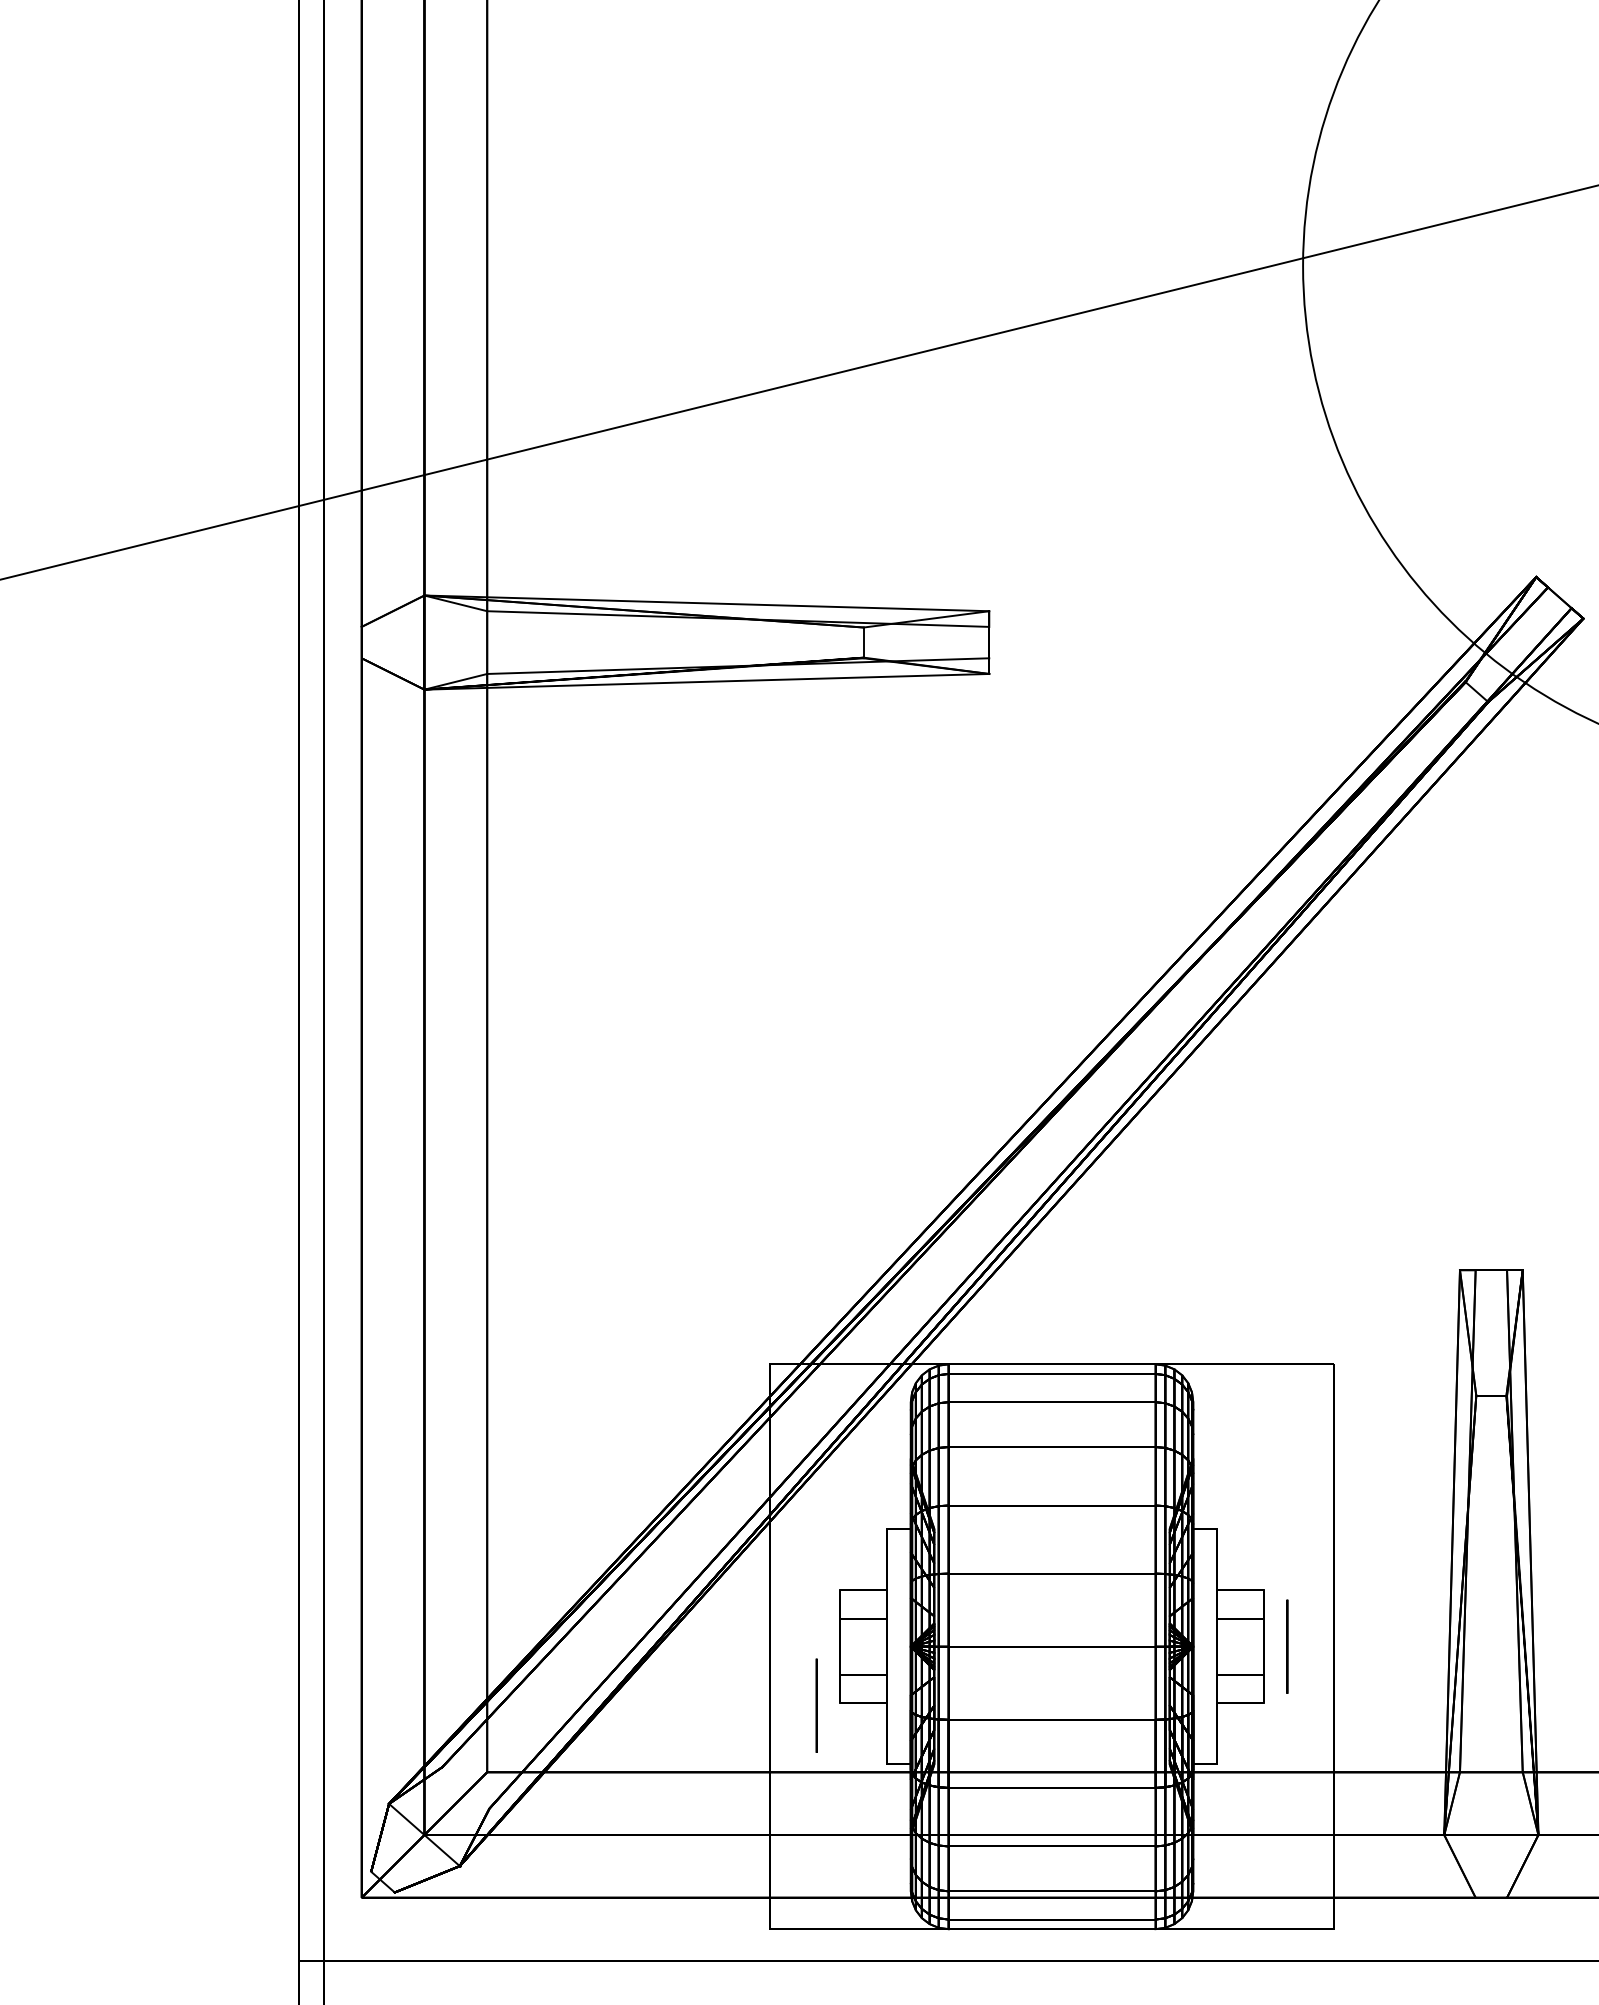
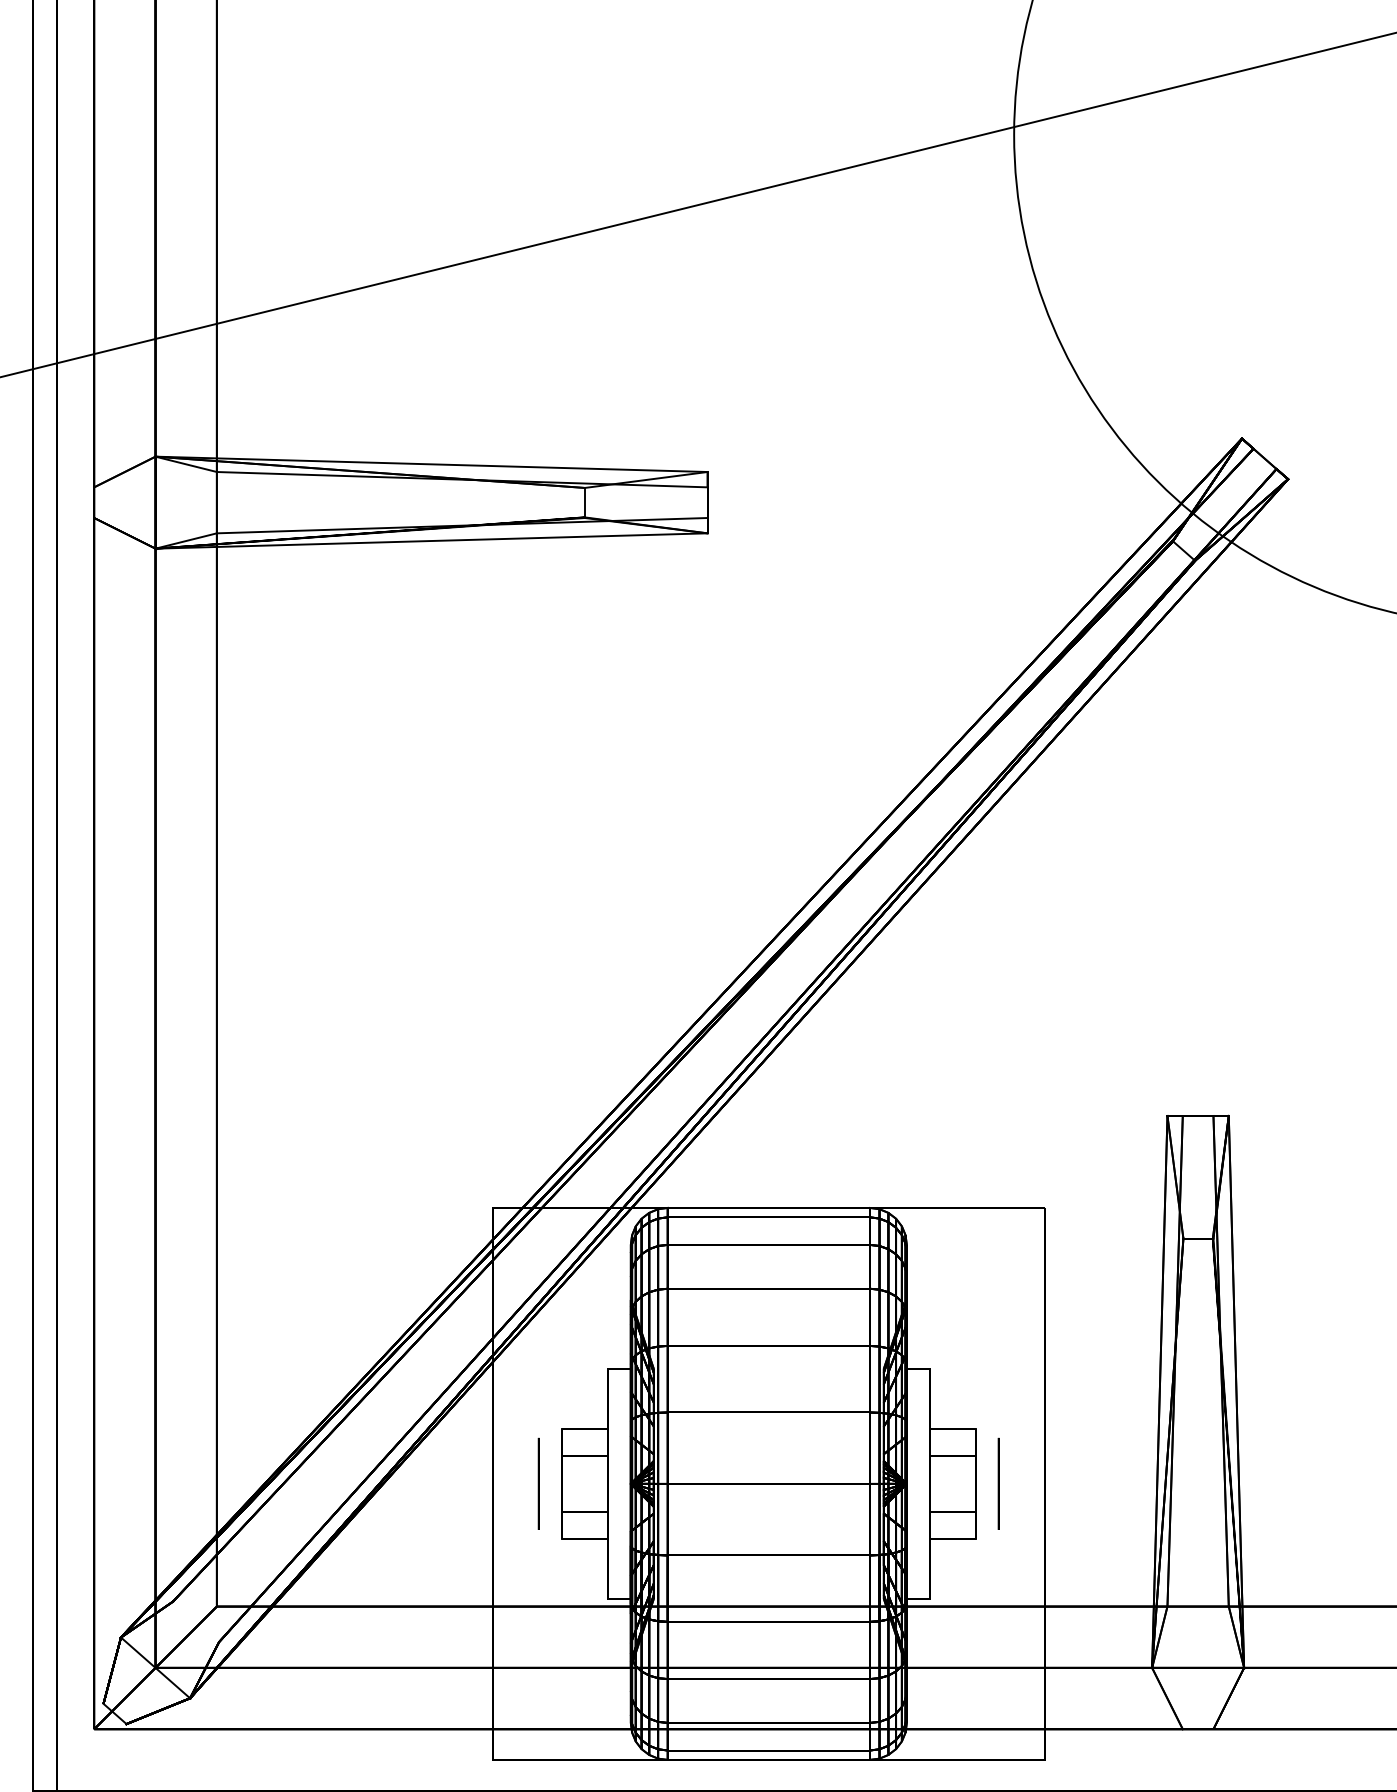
circle: (816, 1705) -> (538, 1483), moved

